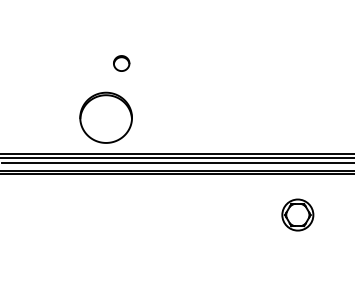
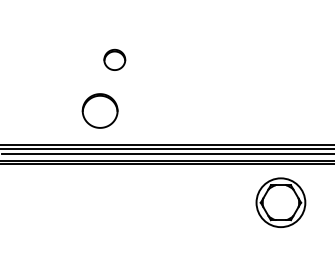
part: (121, 63) -> (114, 59), size x1.43
part: (105, 117) -> (99, 110), size x0.71
part: (297, 214) -> (280, 202), size x1.67

